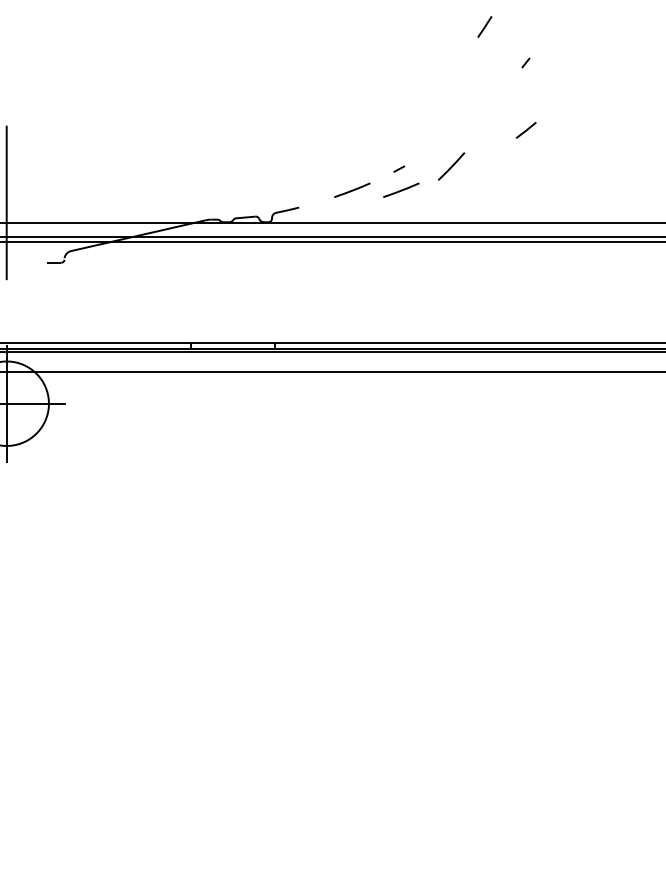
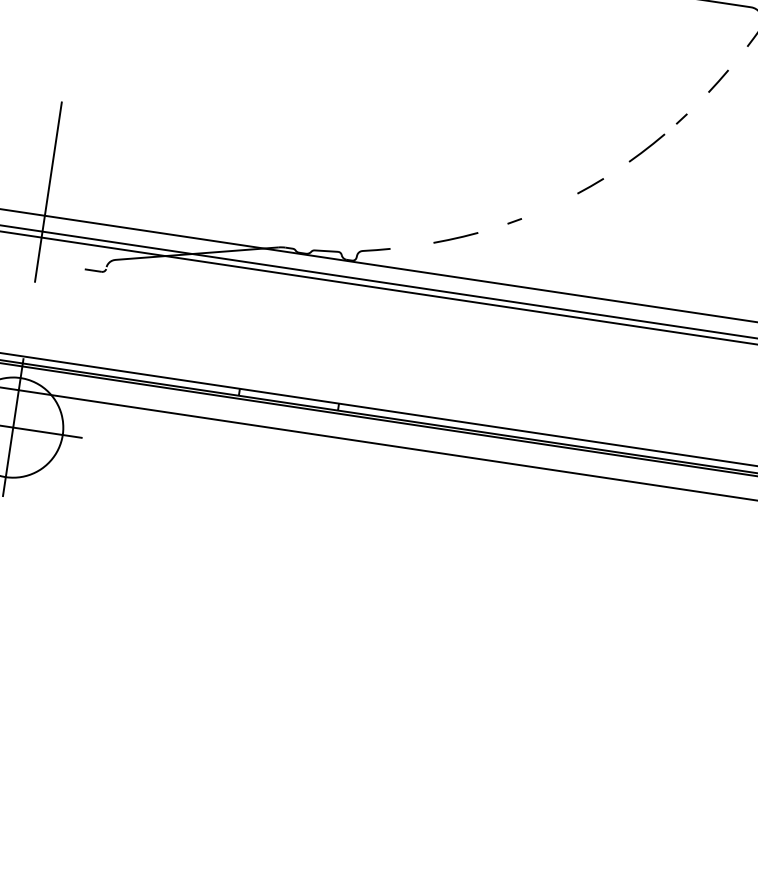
line: (484, 26) -> (718, 80), moved
line: (525, 130) -> (589, 186), moved
line: (451, 166) -> (646, 148), moved
line: (401, 189) -> (513, 245), removed

